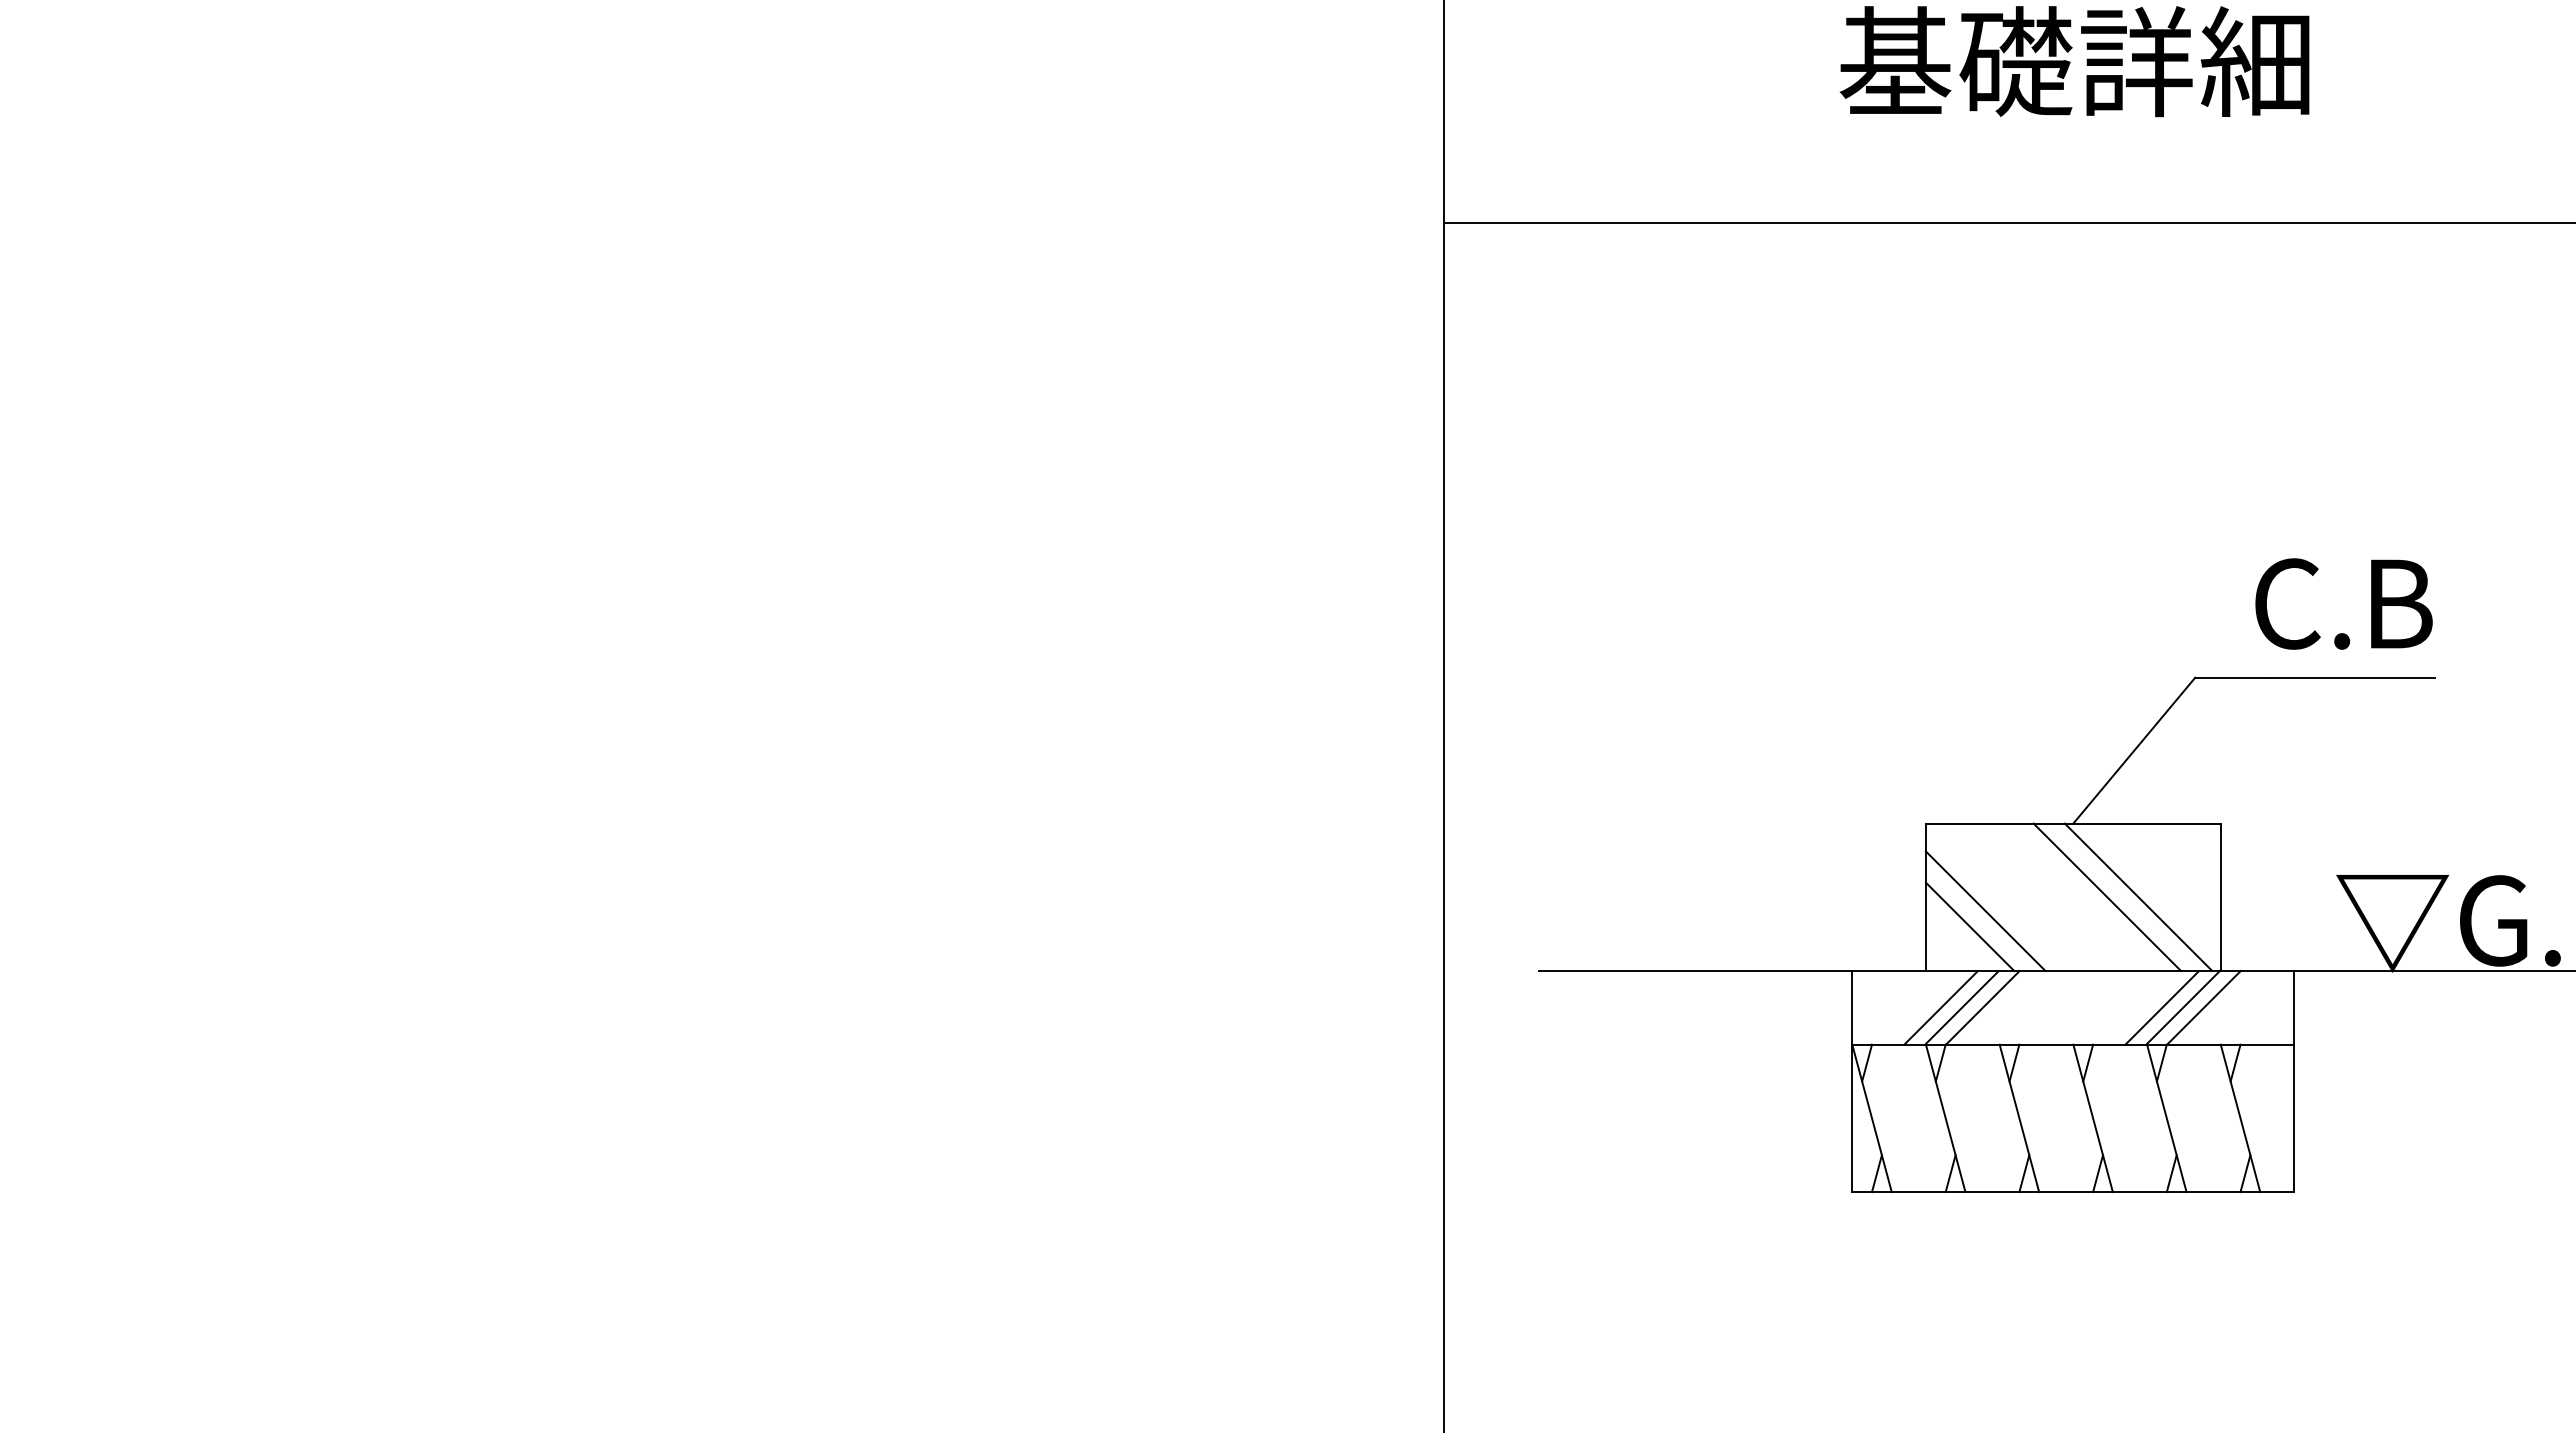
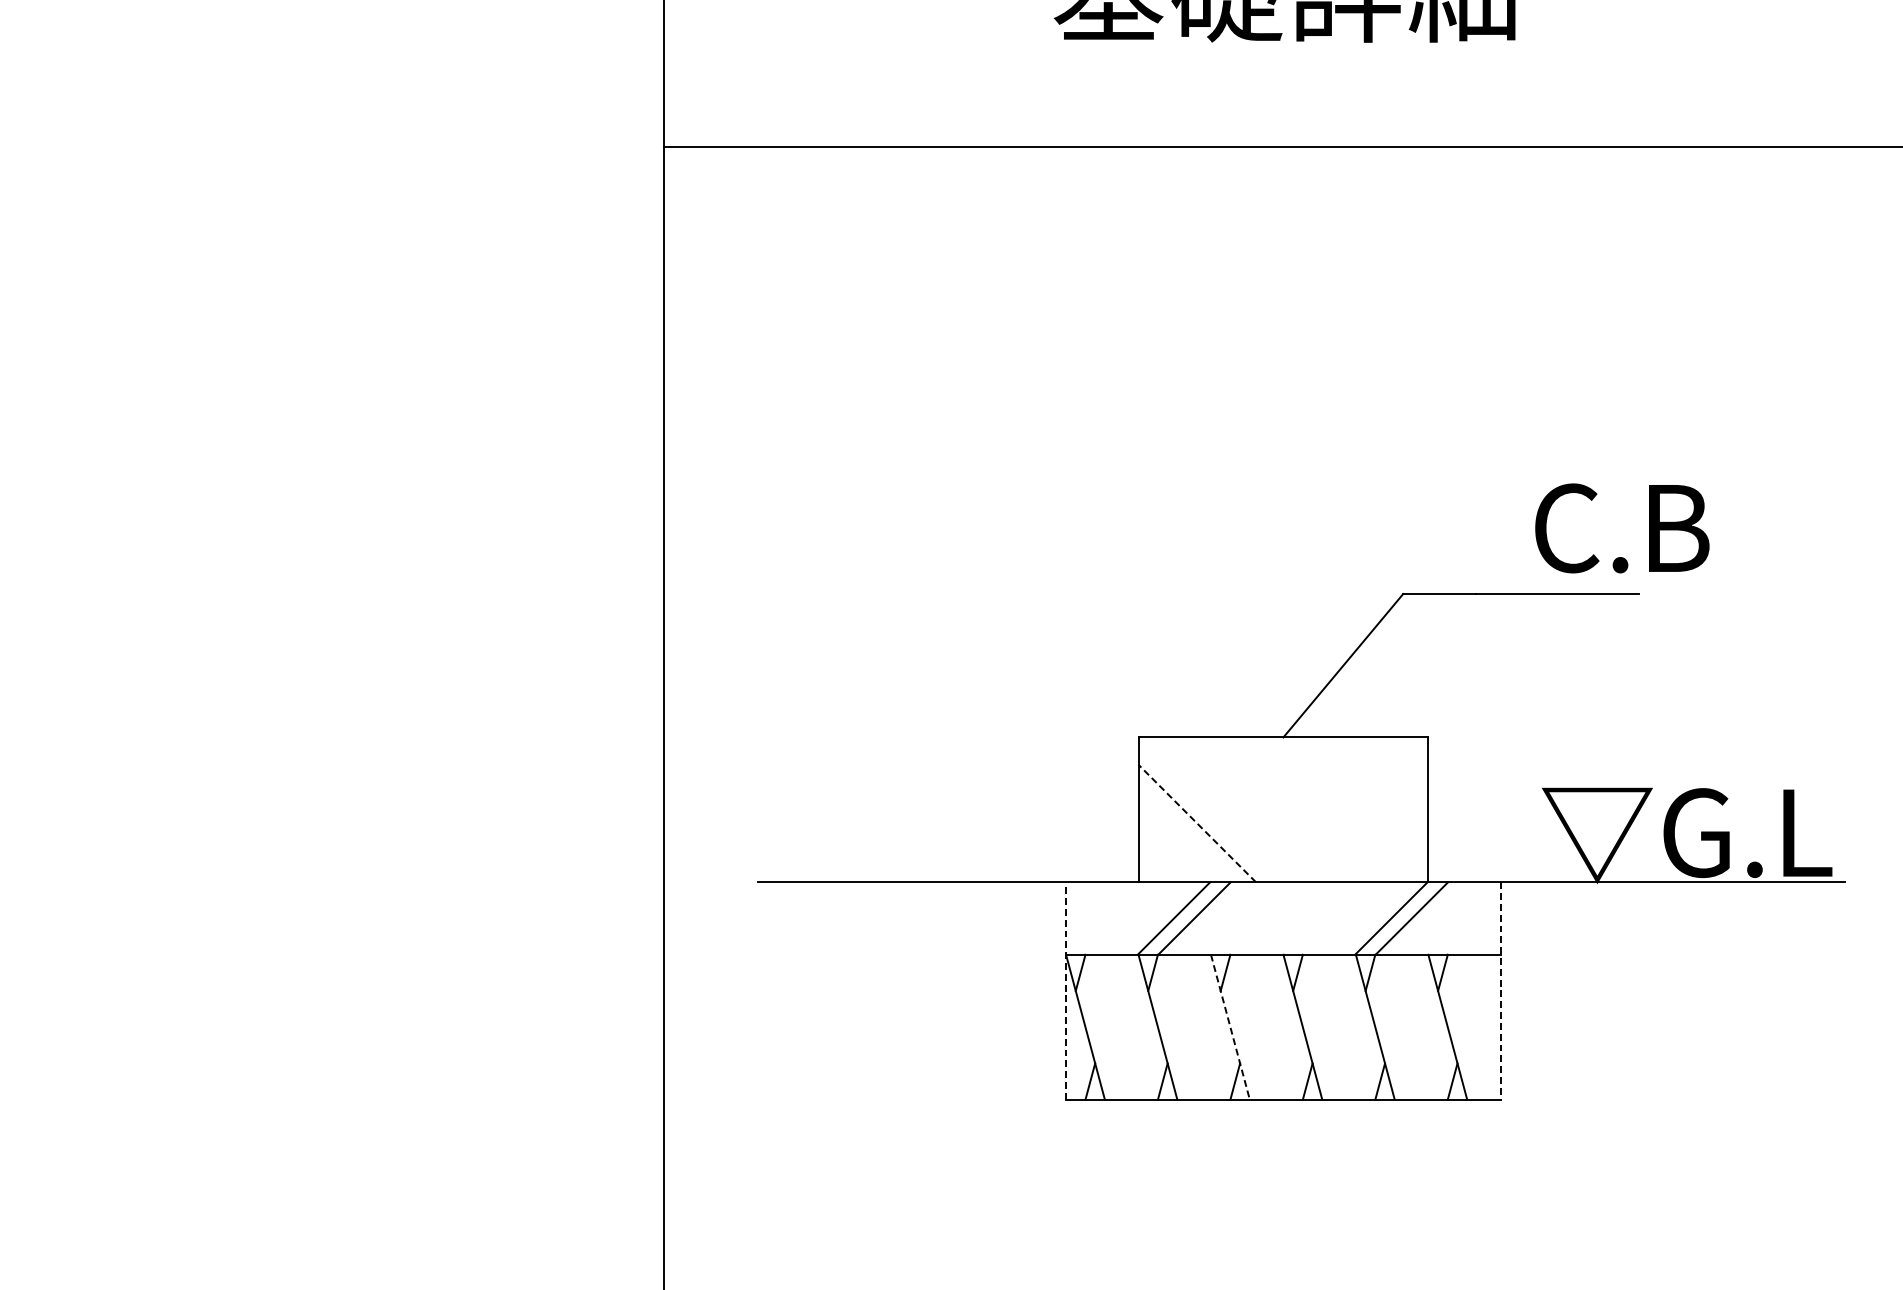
text: (2343, 603) -> (1621, 527), moved
line: (2107, 896) -> (1317, 809), removed
line: (2138, 896) -> (1347, 809), removed
line: (1985, 911) -> (1197, 823), solid -> dashed
line: (1969, 926) -> (1181, 838), removed
line: (1941, 1007) -> (1153, 918), removed
line: (2162, 1007) -> (1371, 918), removed
line: (1852, 1081) -> (1066, 990), solid -> dashed
line: (2294, 1081) -> (1500, 990), solid -> dashed
line: (2019, 1118) -> (1230, 1027), solid -> dashed

